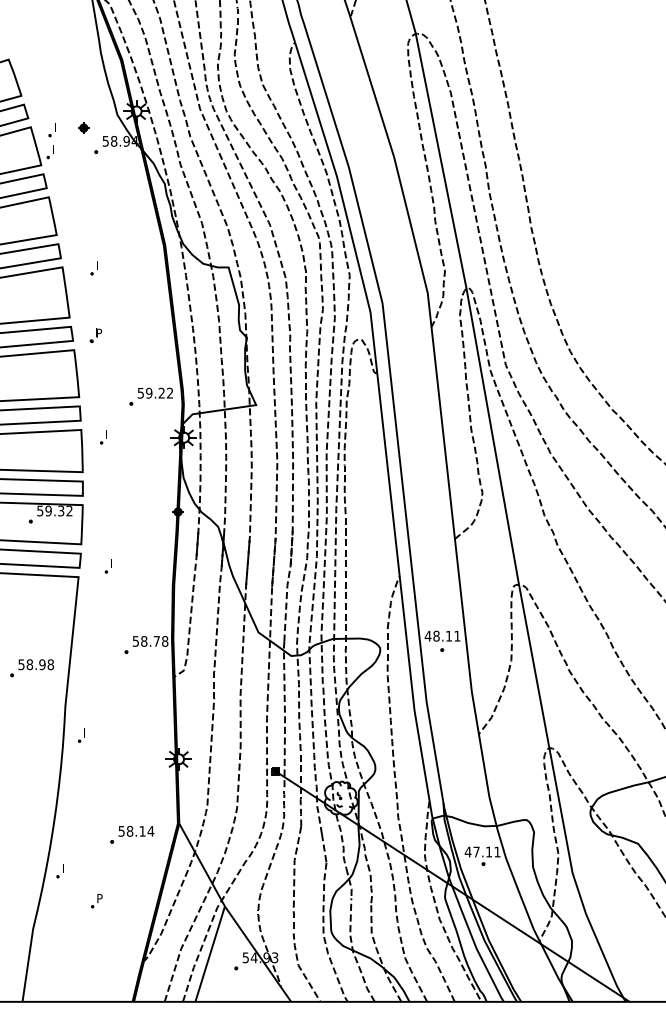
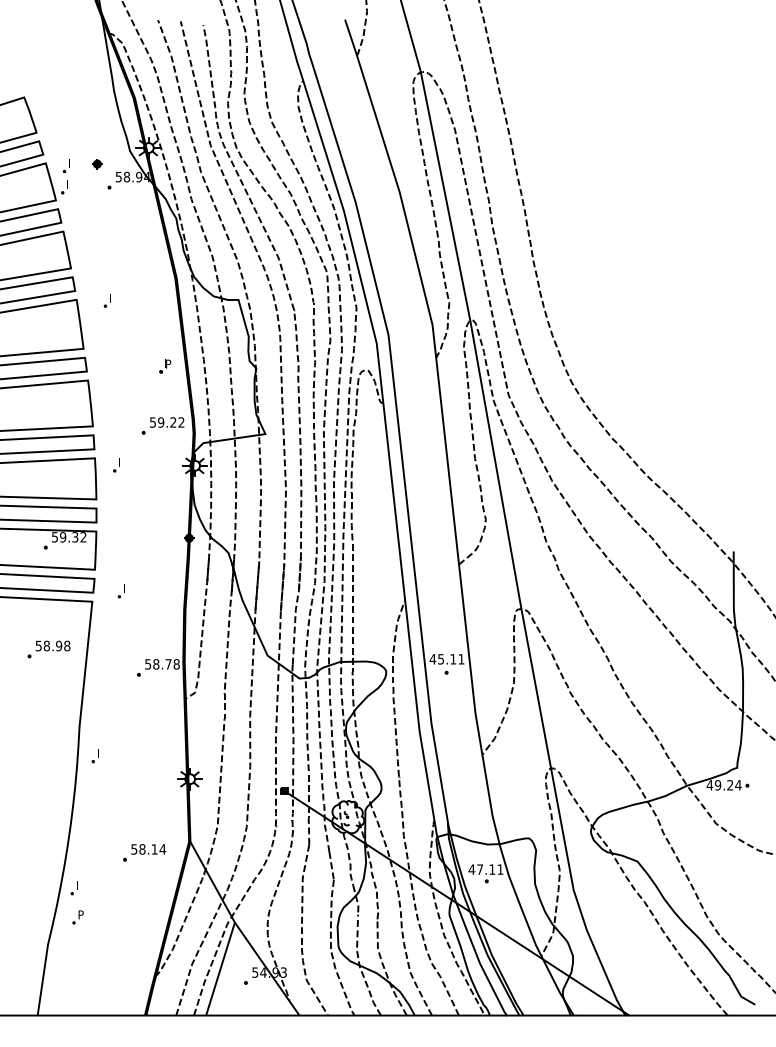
part: (96, 335) -> (165, 366), moved
text: (436, 636) -> (441, 659), 48.11 -> 45.11
part: (31, 668) -> (48, 649), moved
part: (96, 901) -> (77, 917), moved

